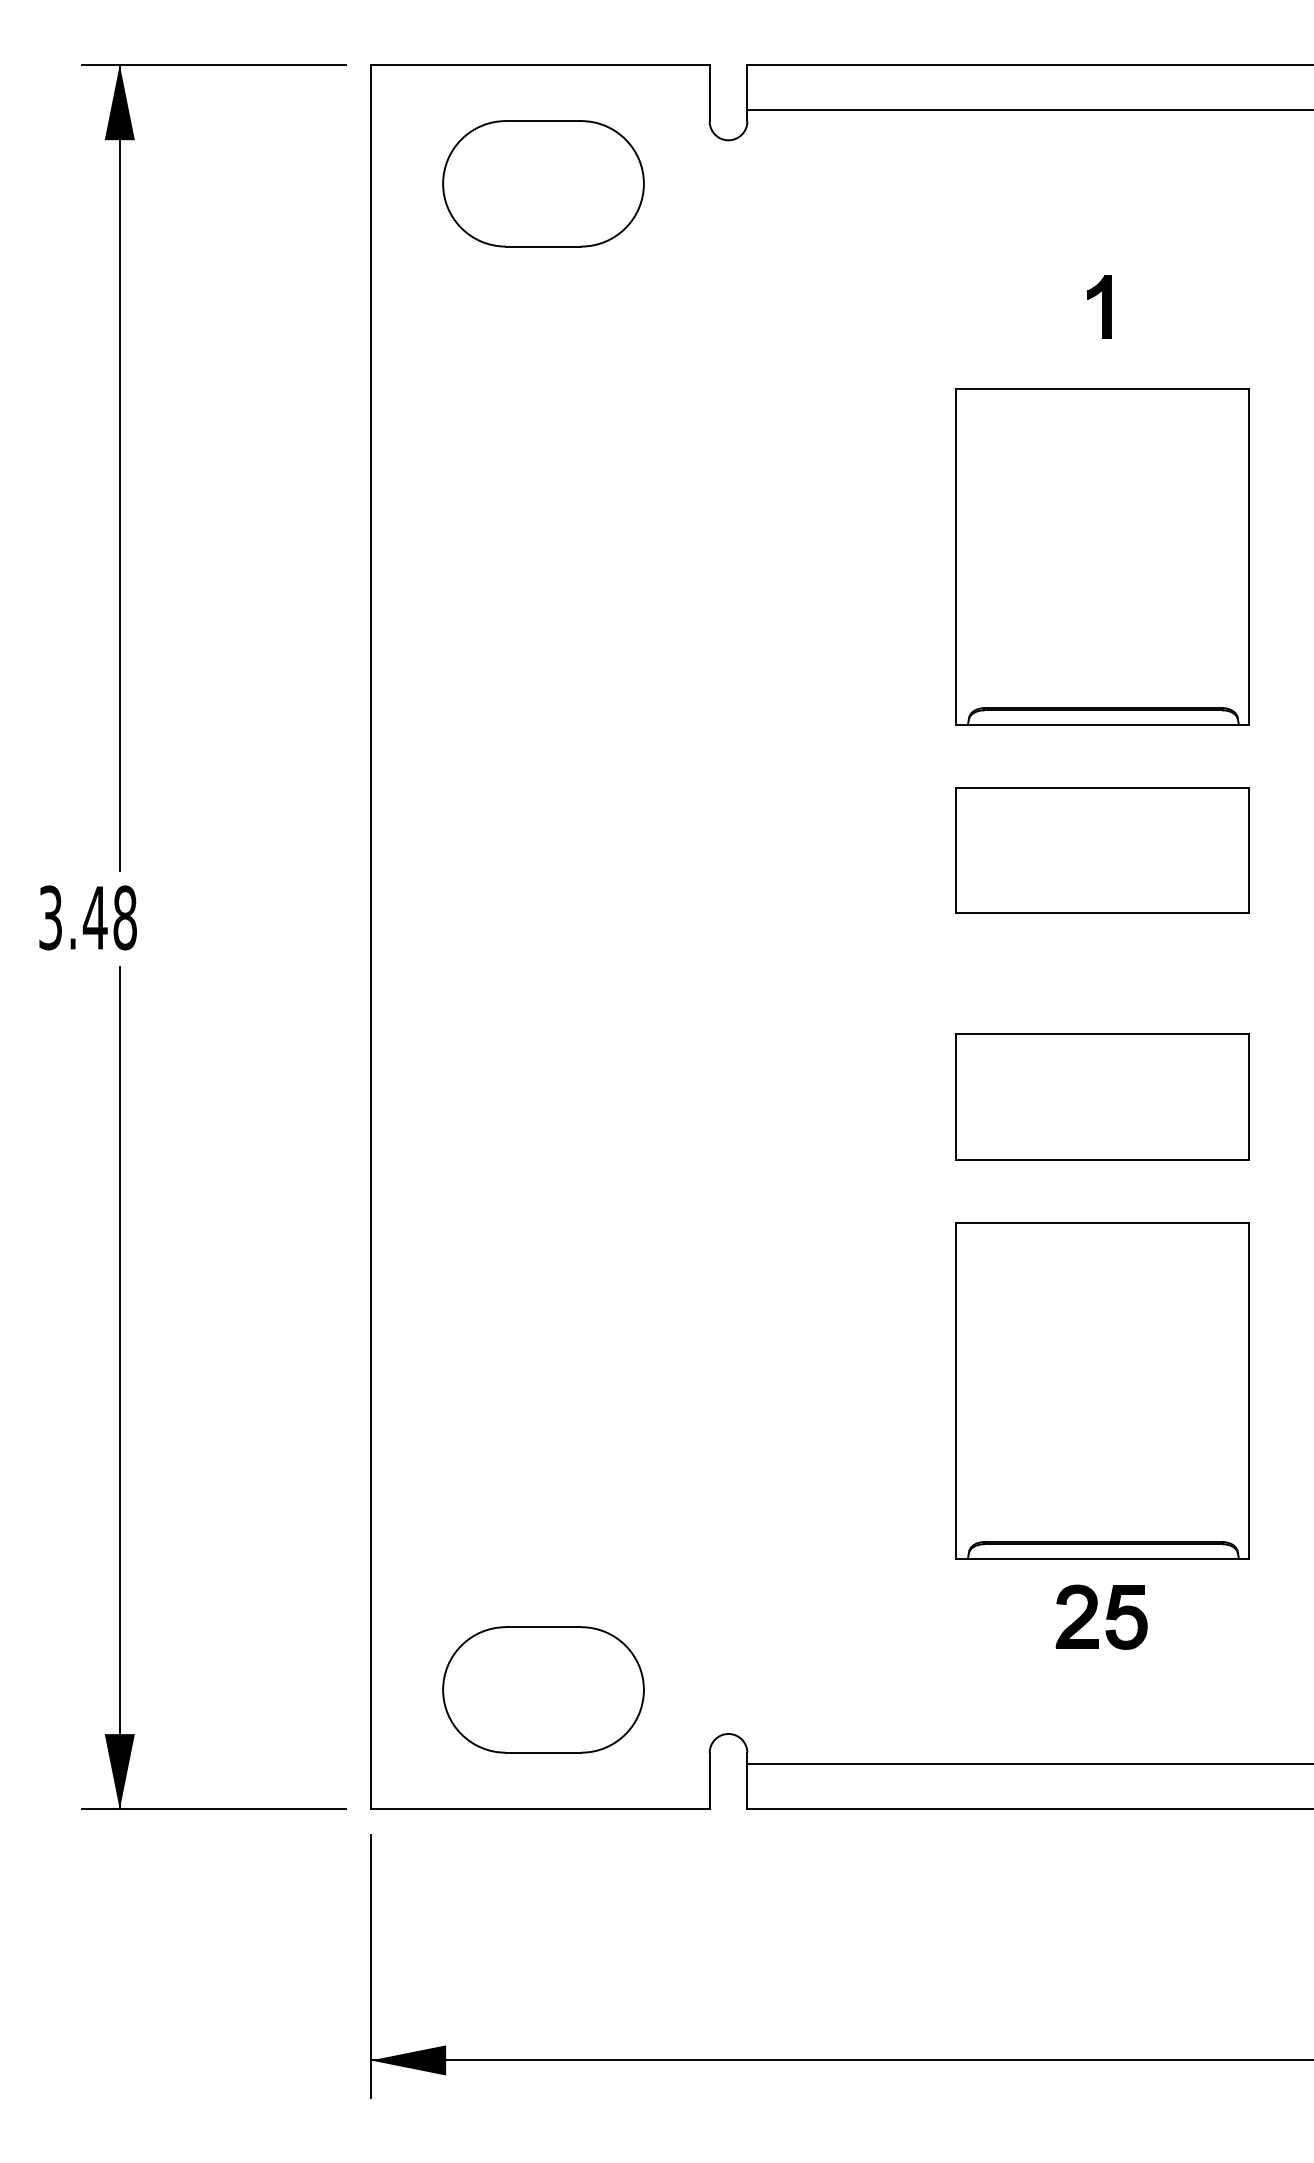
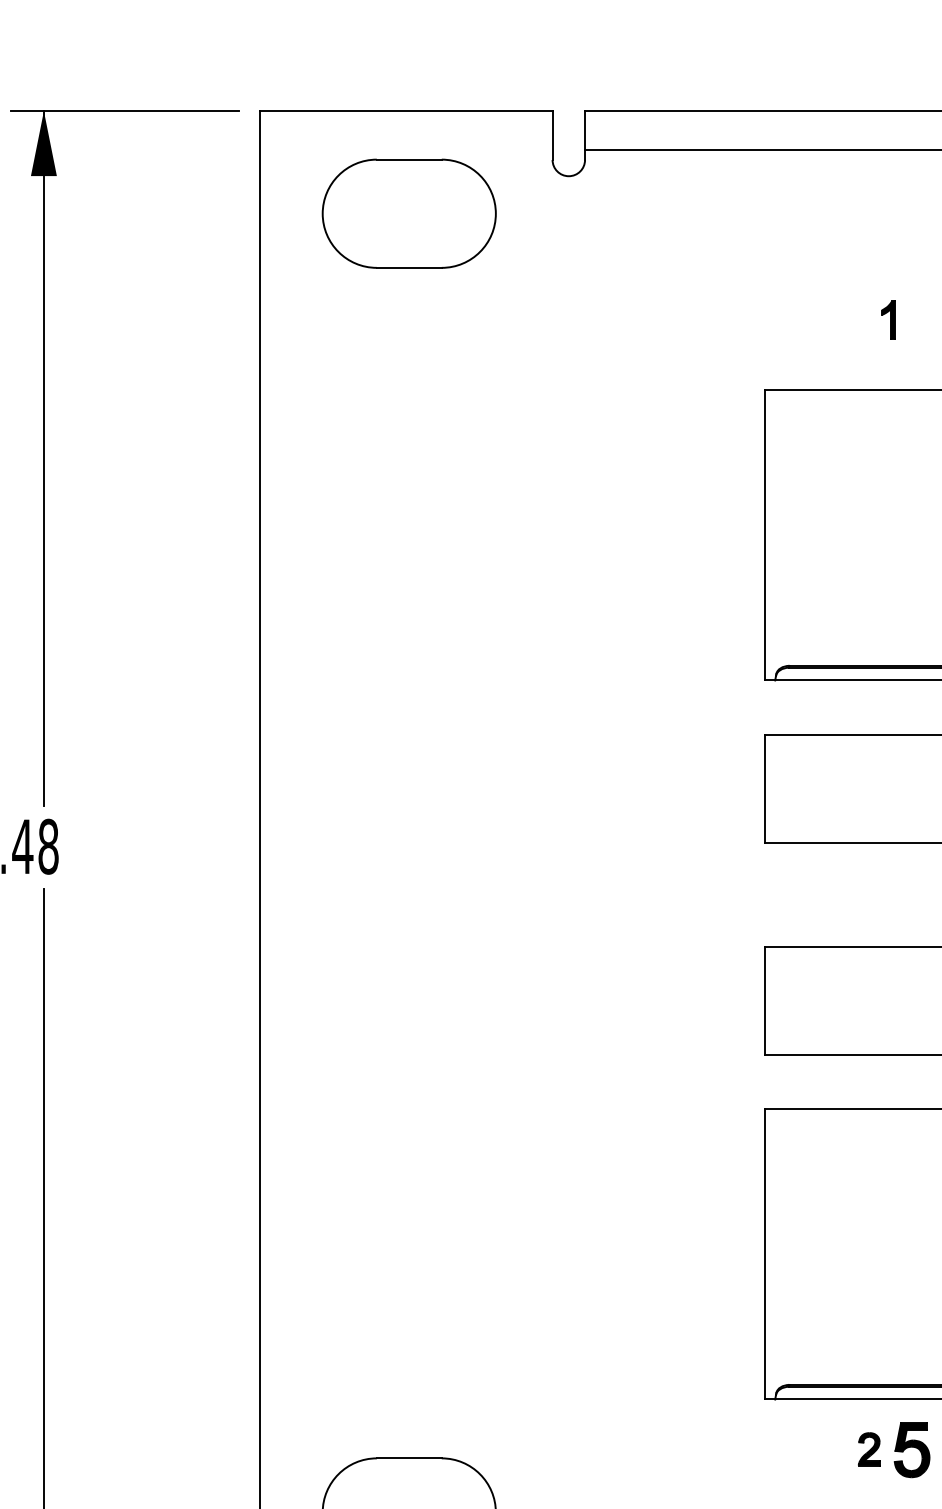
part: (1099, 306) -> (888, 319), size x0.7
part: (1076, 1616) -> (868, 1449), size x0.6

